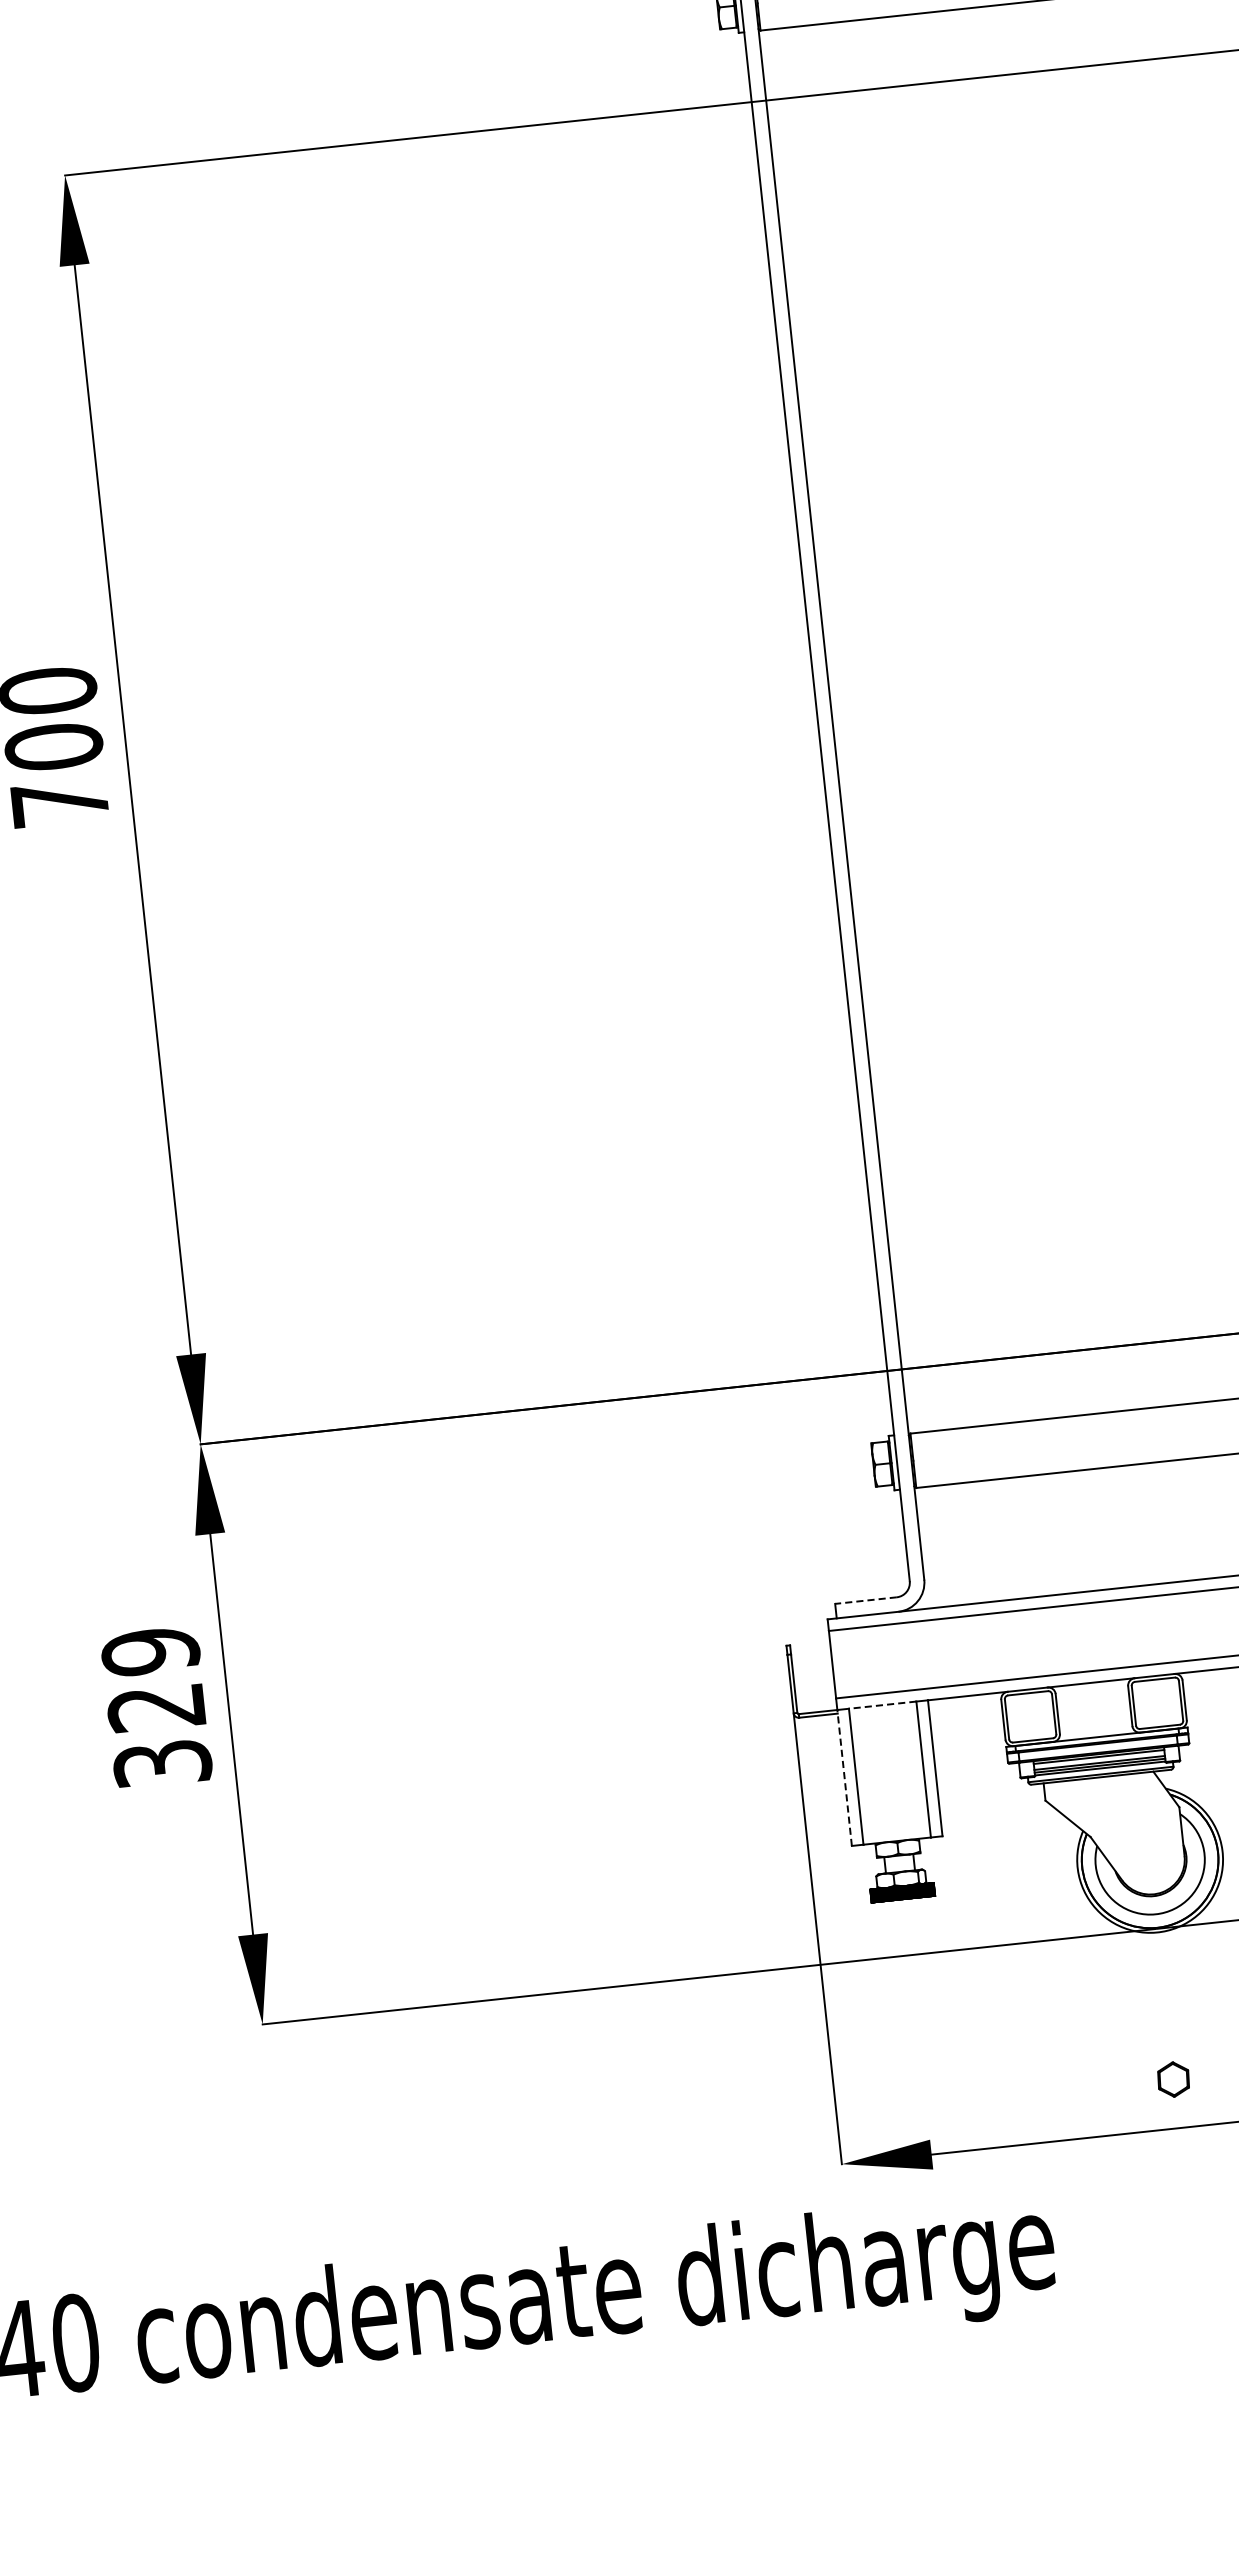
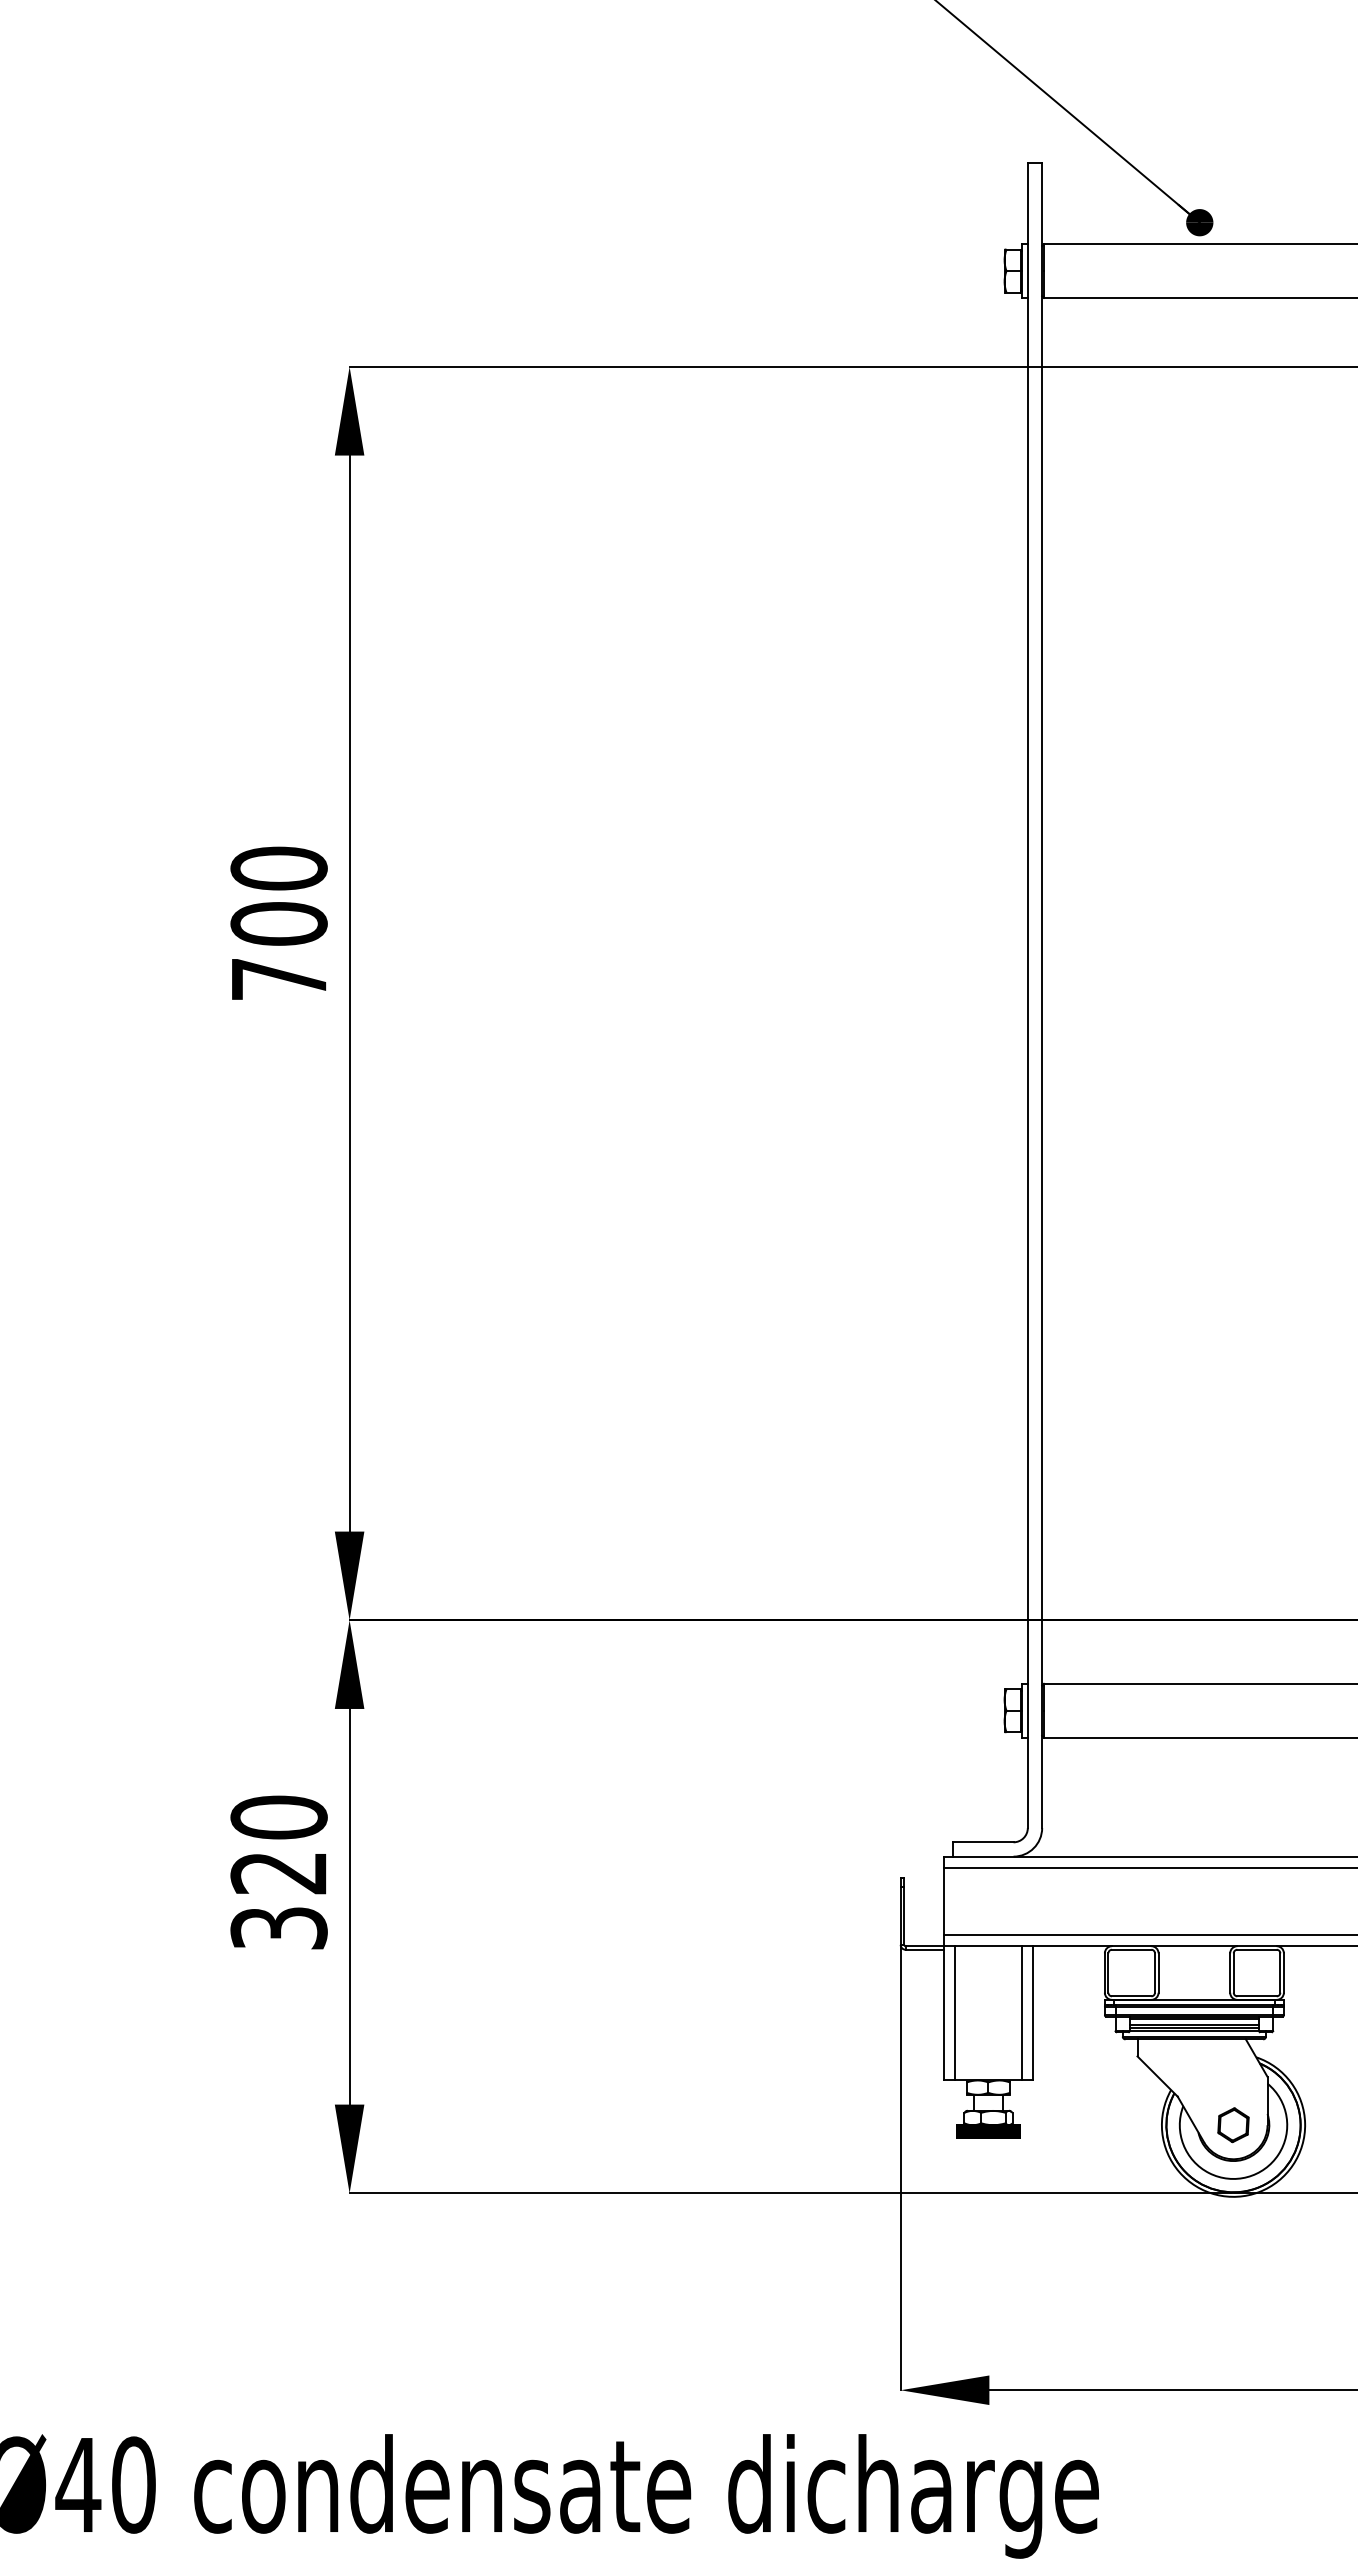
line: (865, 1600) -> (982, 1842), dashed -> solid
text: (150, 1651) -> (278, 1817), 329 -> 320
line: (881, 1705) -> (987, 1946), dashed -> solid
line: (844, 1777) -> (943, 2012), dashed -> solid
part: (1173, 2079) -> (1233, 2125), moved

